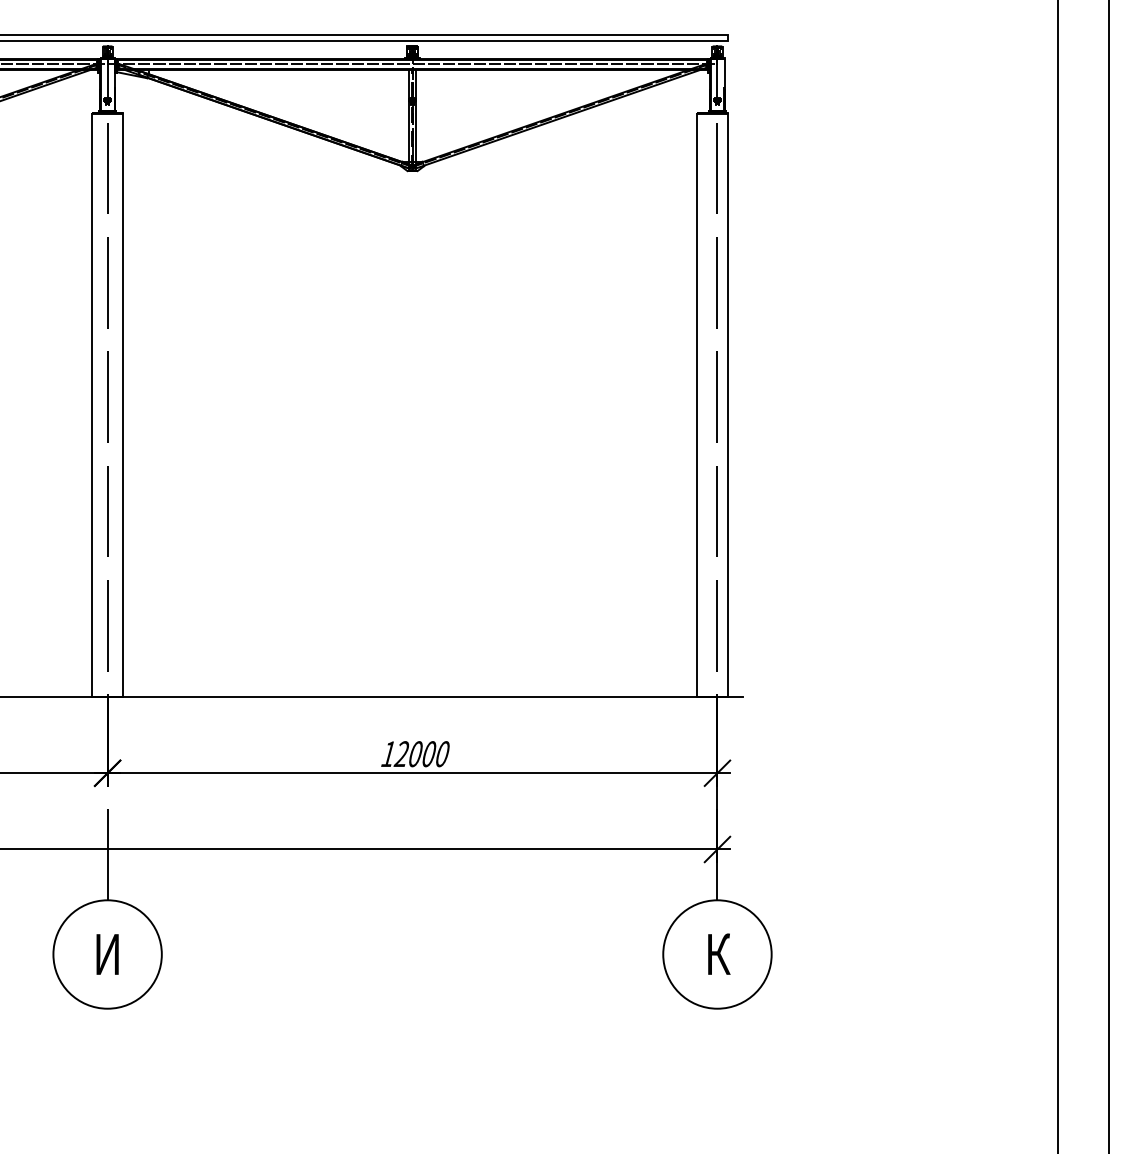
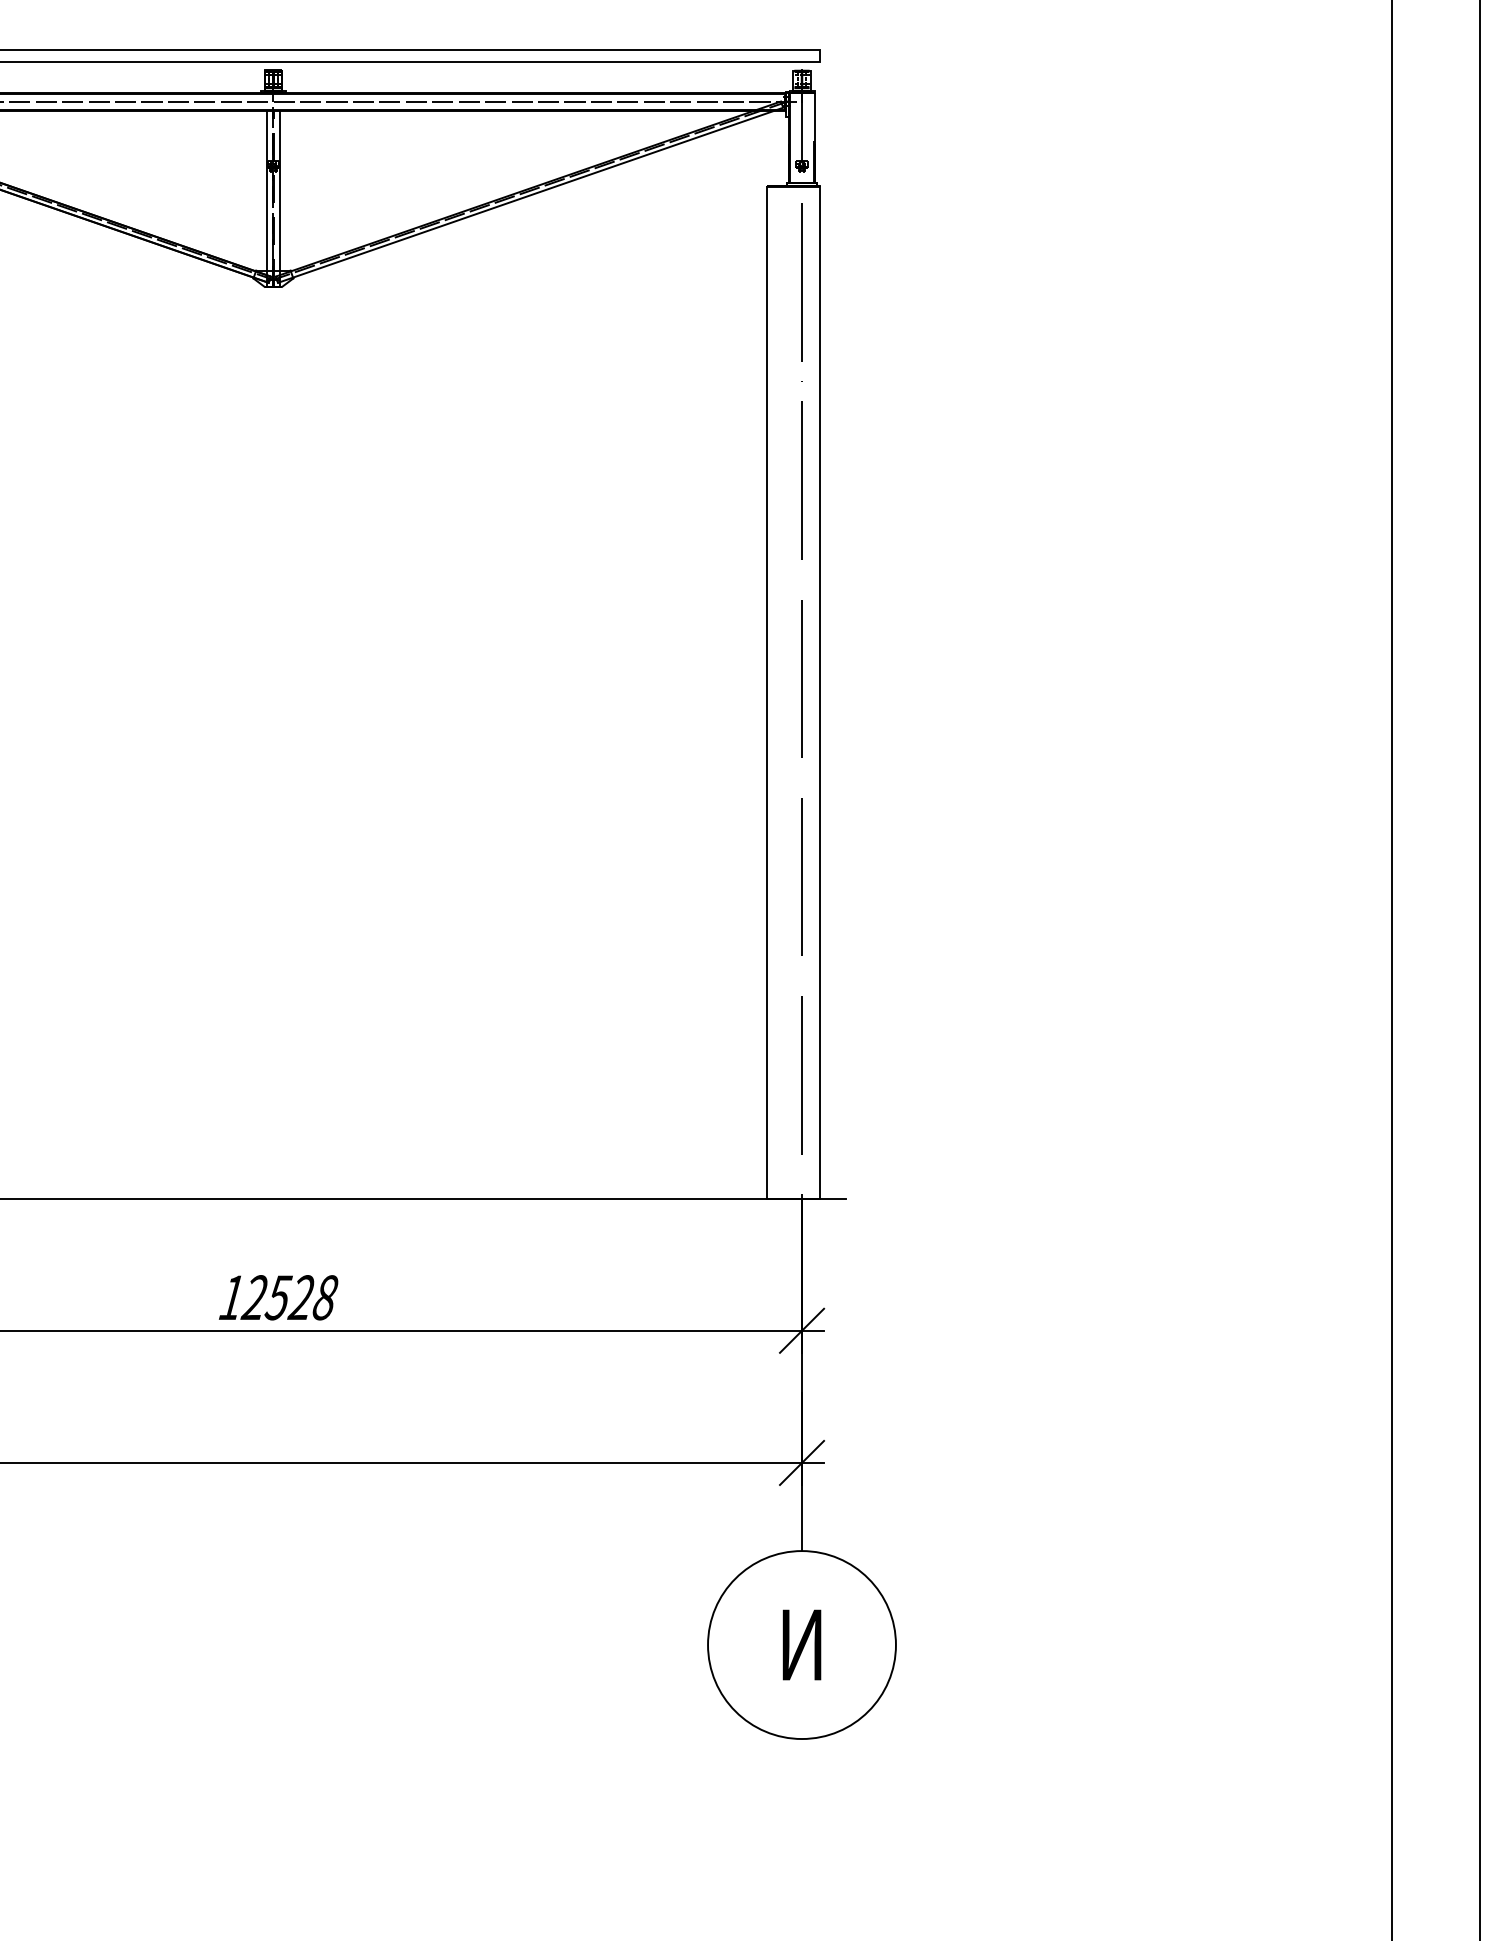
text: (428, 754) -> (301, 1298), 12000 -> 12528
text: (718, 953) -> (803, 1643), К -> И

